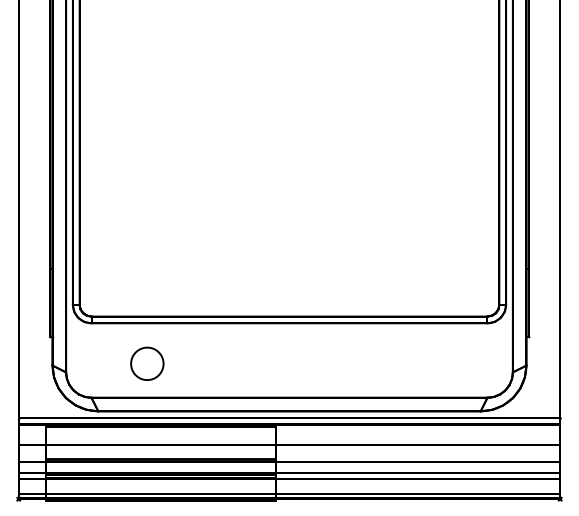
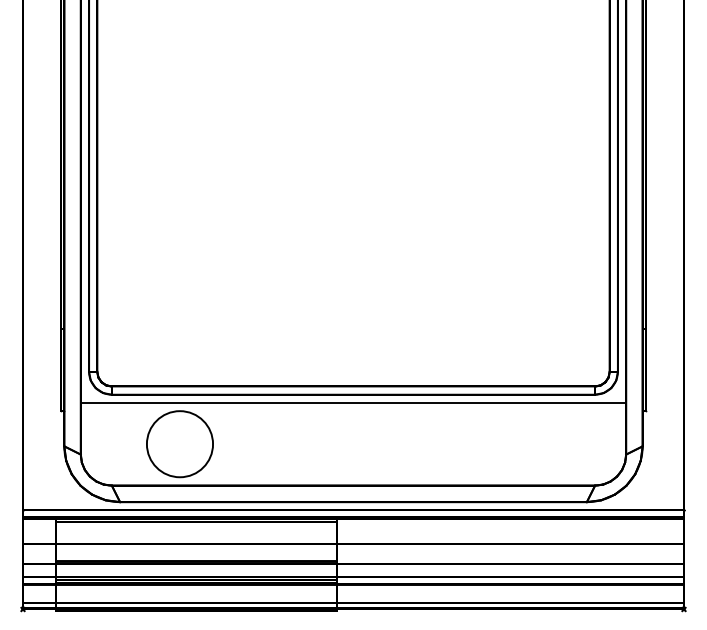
line: (289, 330) -> (353, 403), added
circle: (147, 363) -> (180, 443), size x1.67

